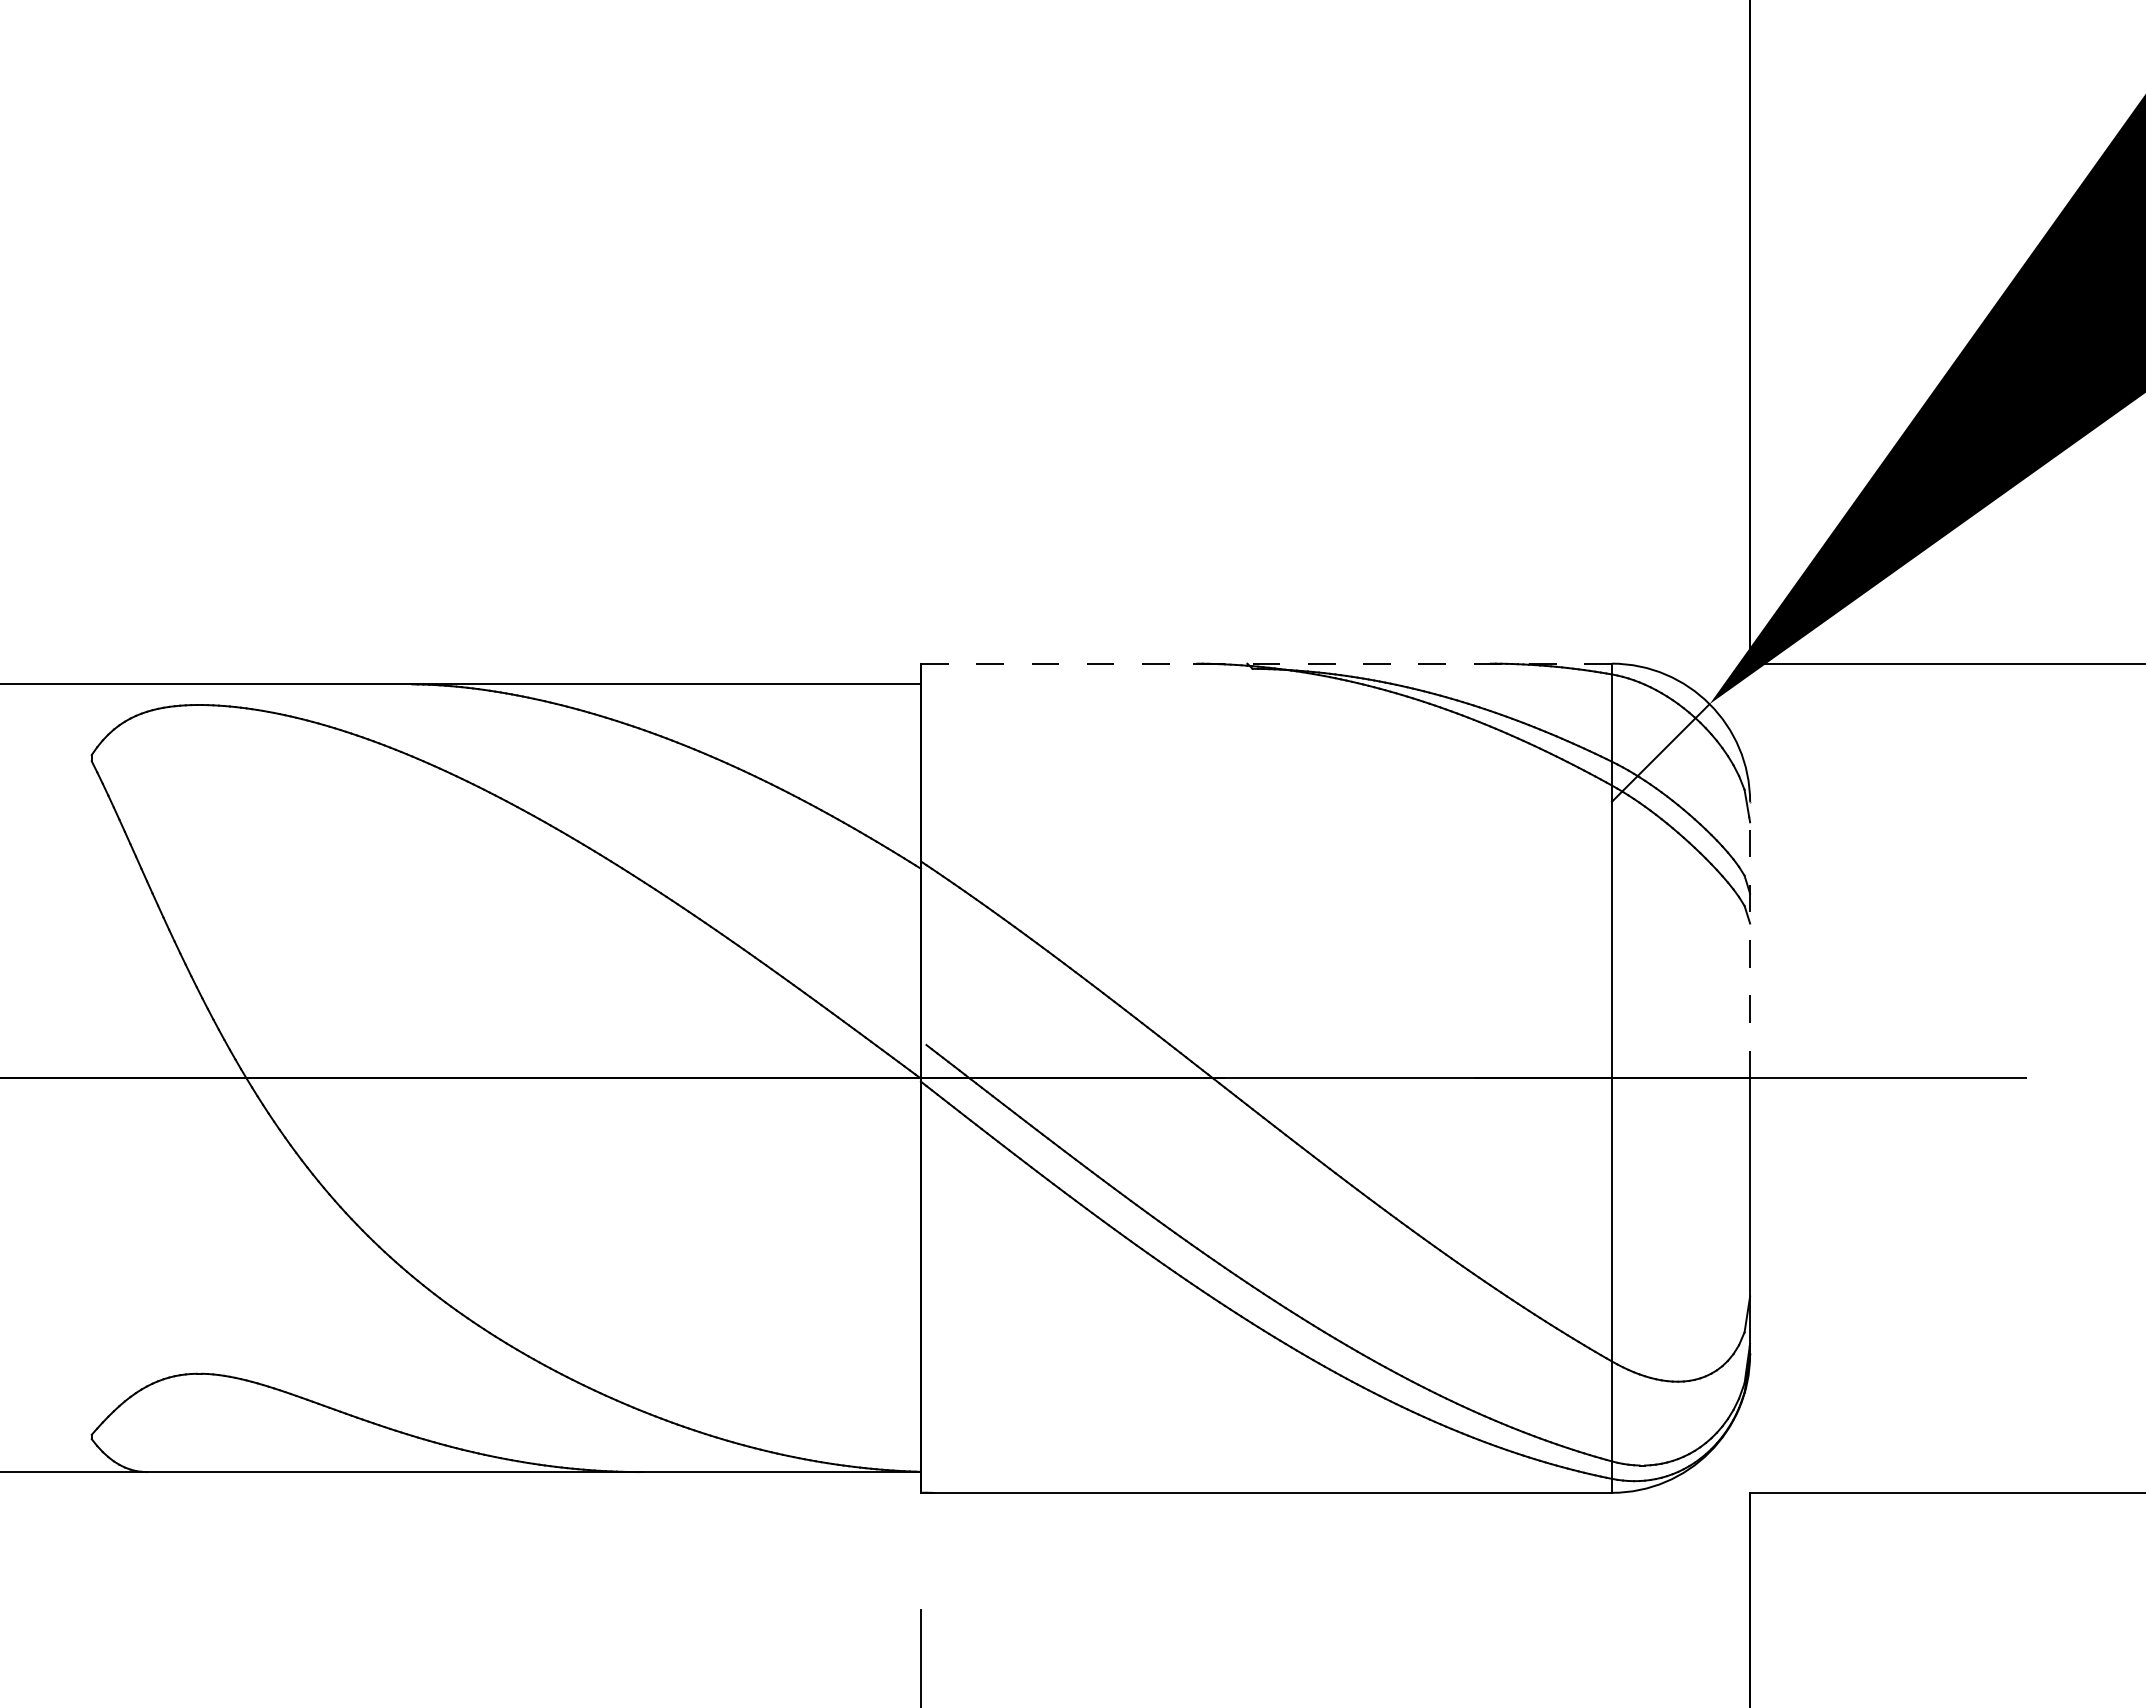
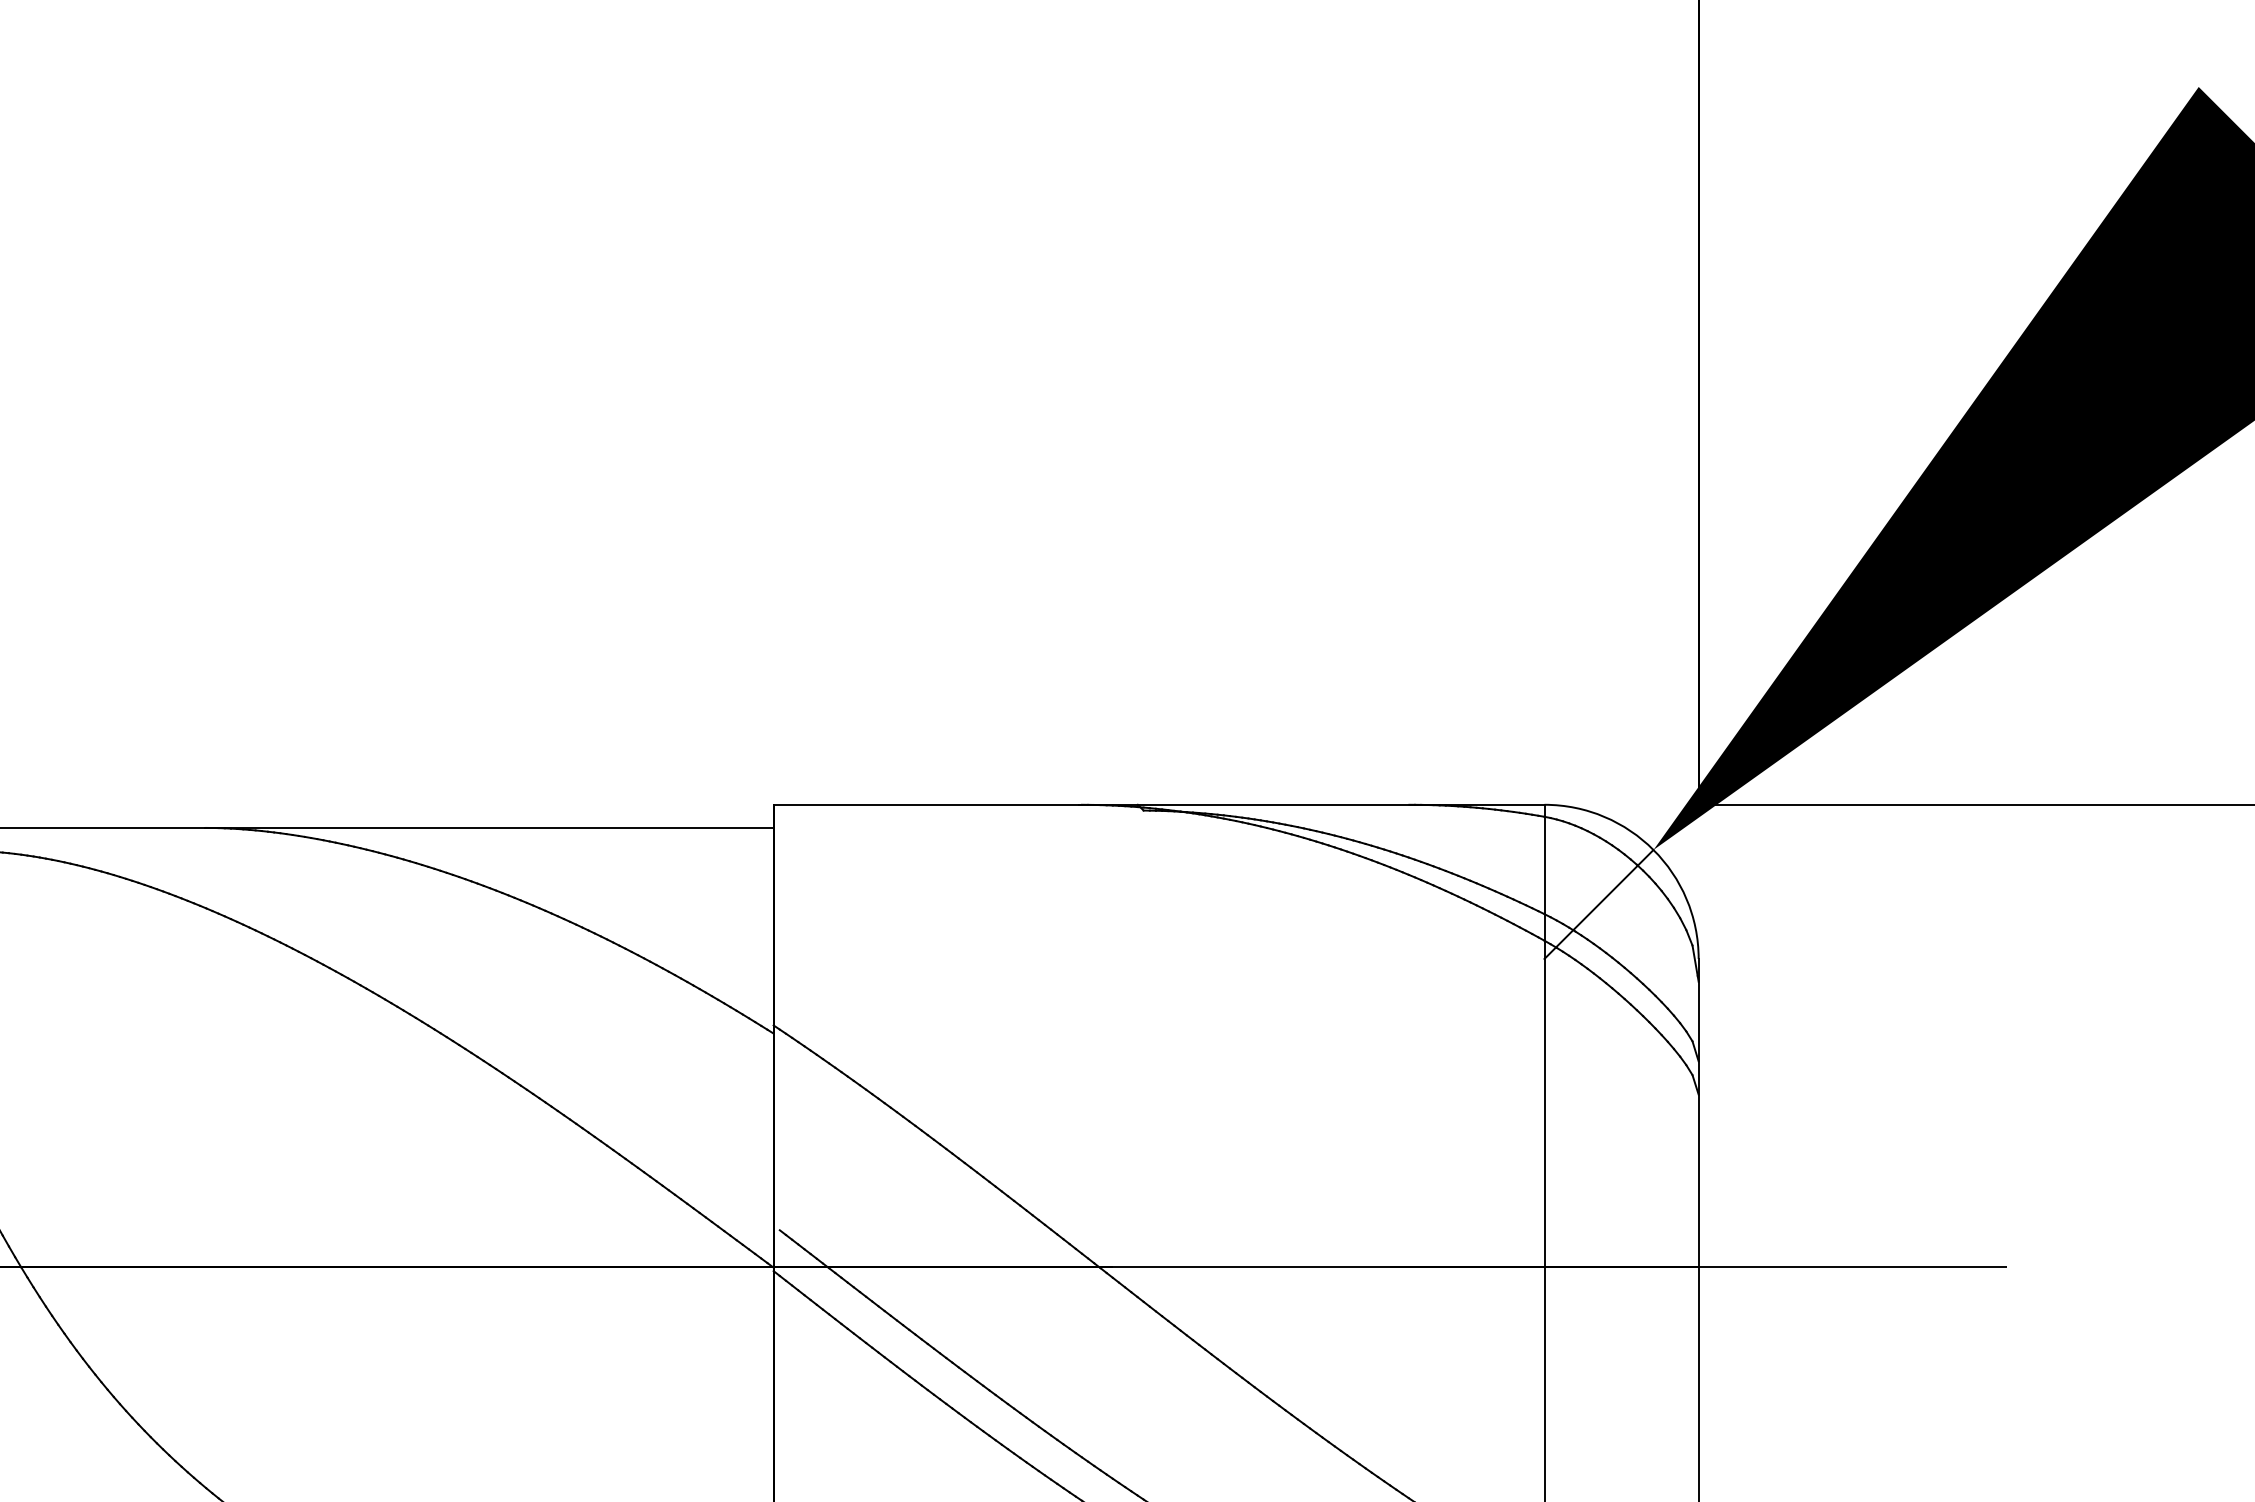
line: (1265, 663) -> (1158, 804), dashed -> solid
line: (1750, 939) -> (1699, 1112), dashed -> solid

